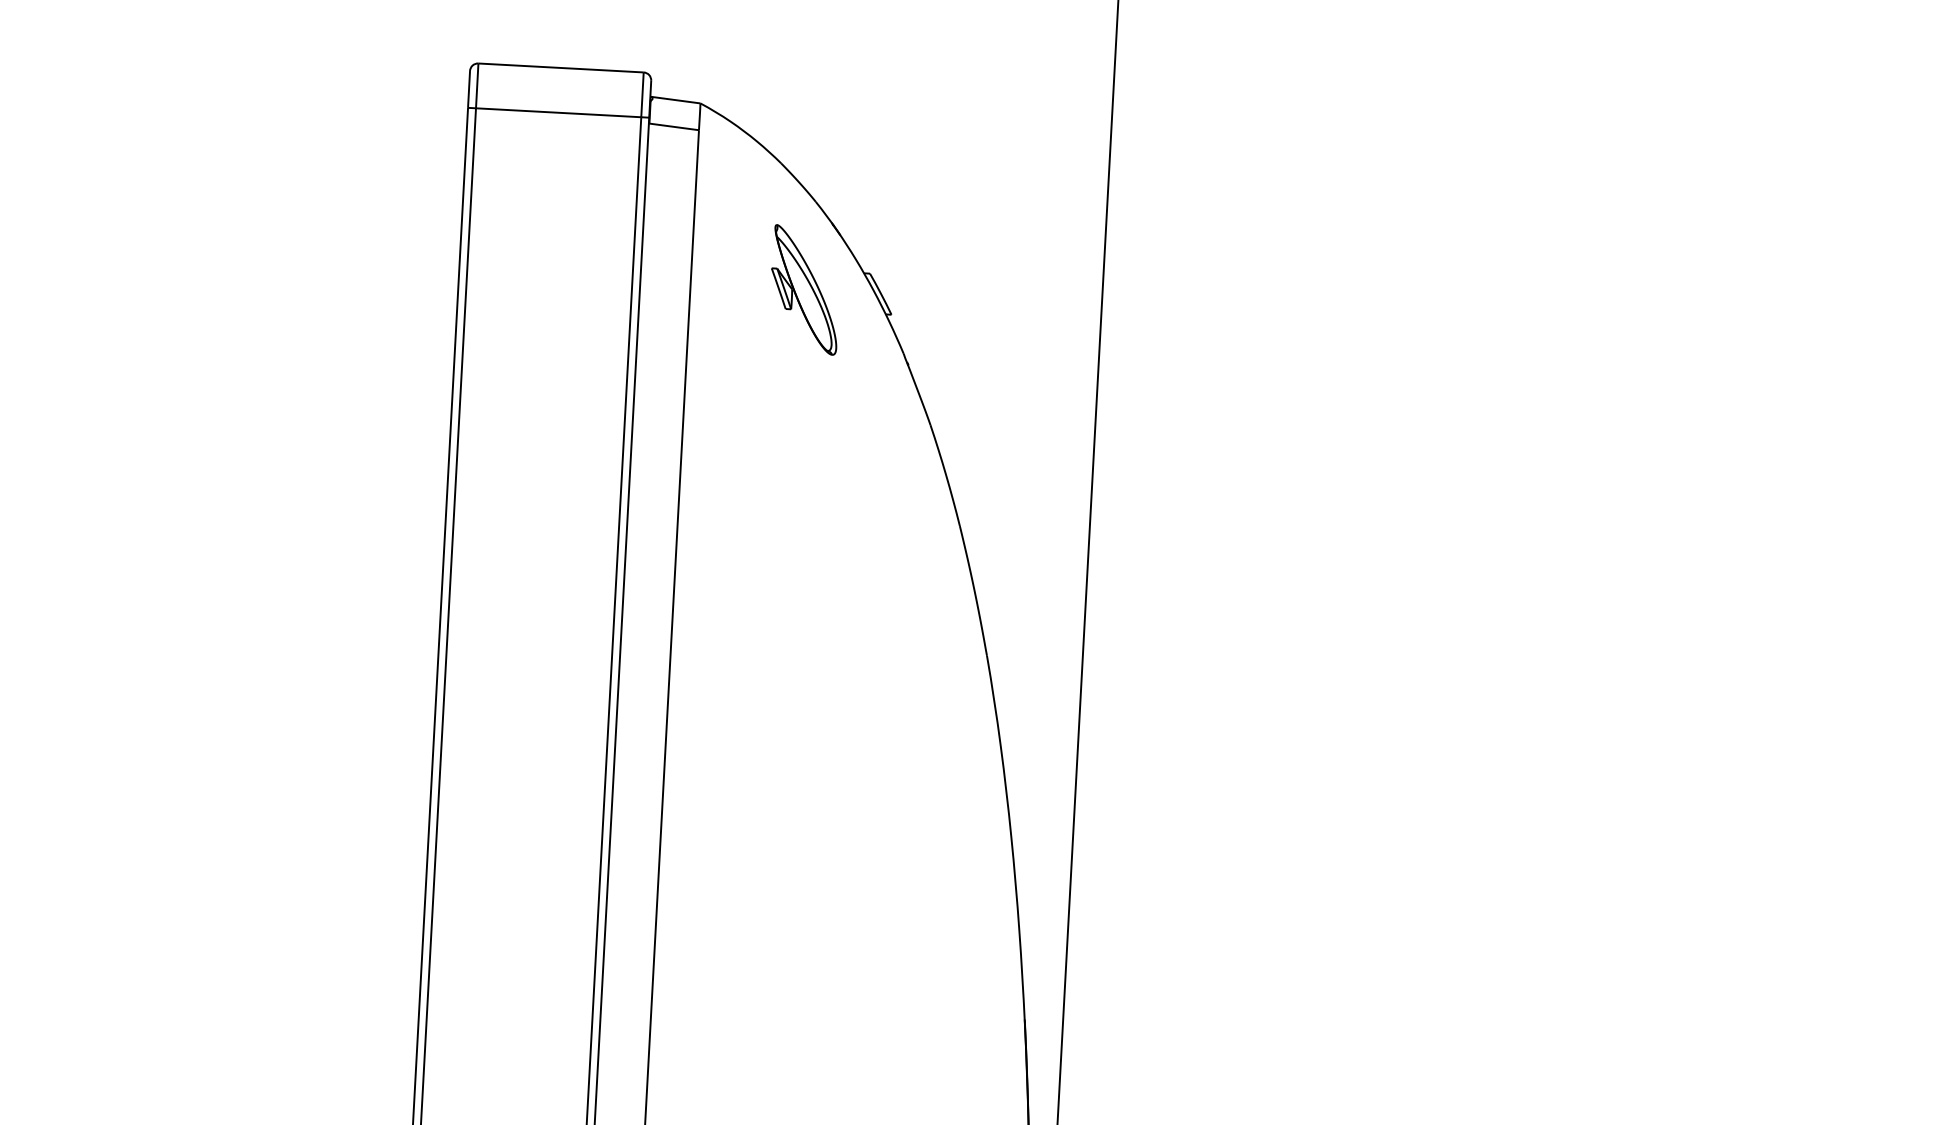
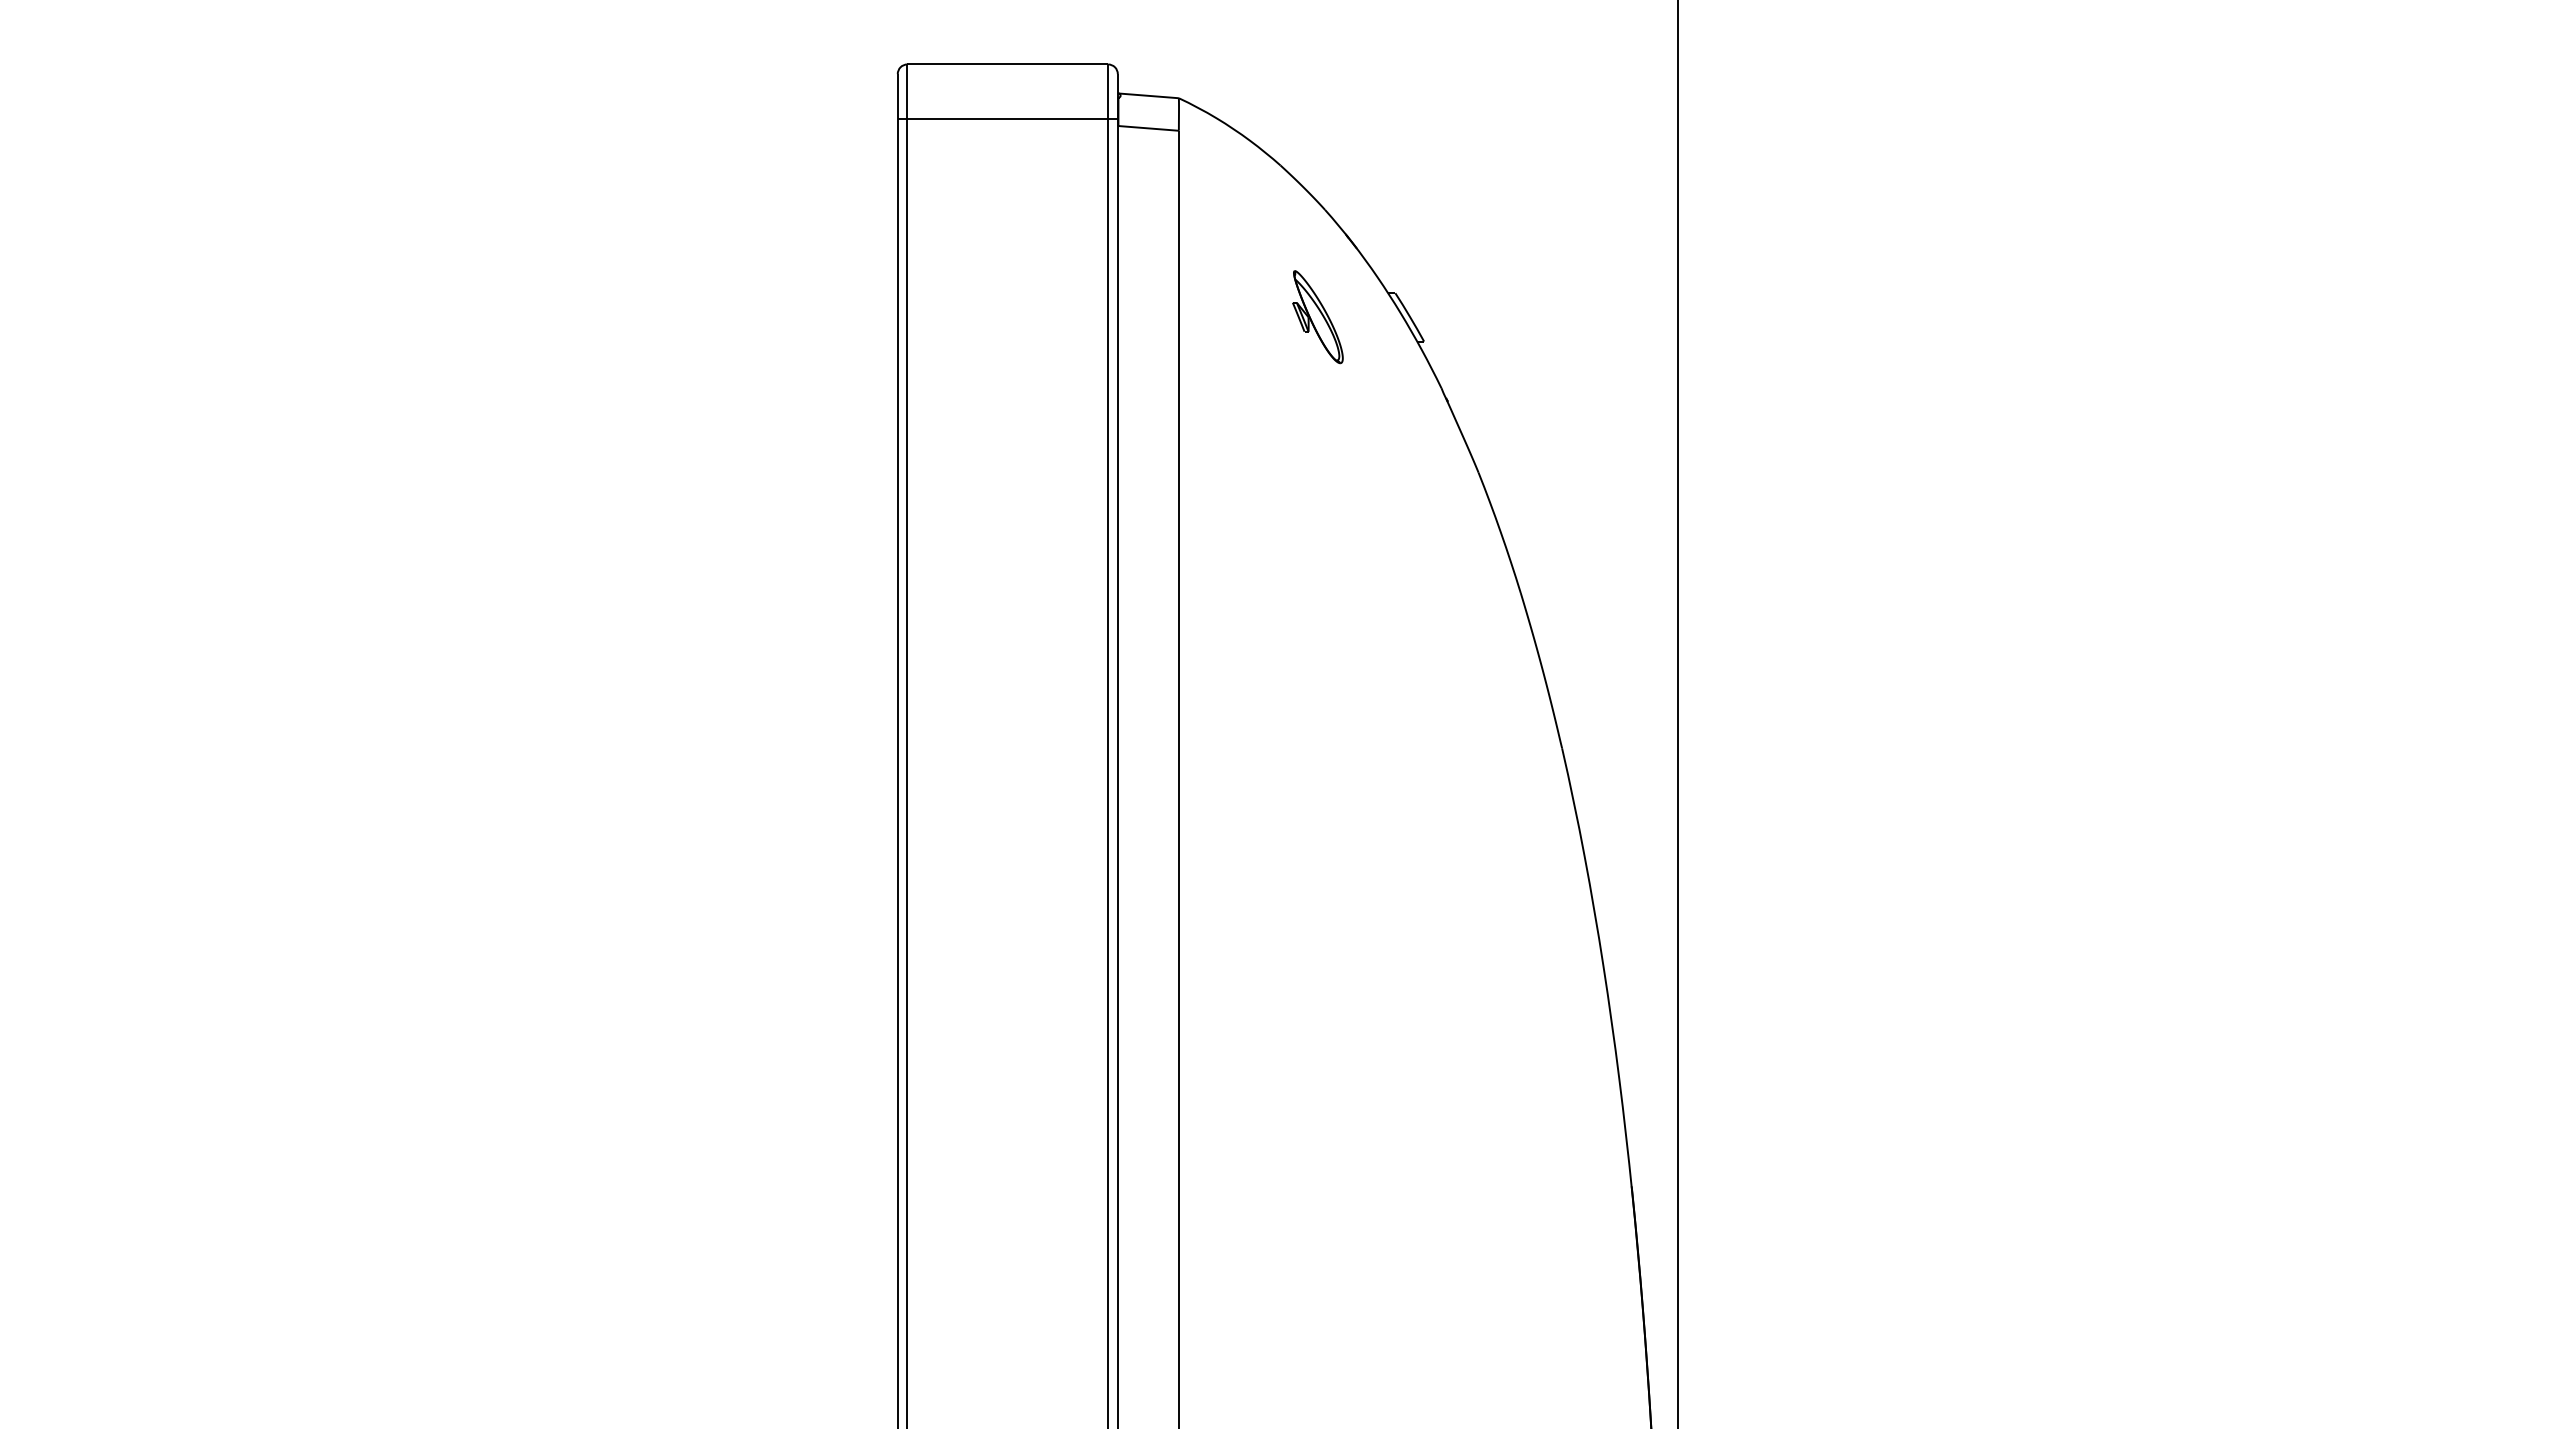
part: (804, 289) -> (1317, 316), size x0.6

